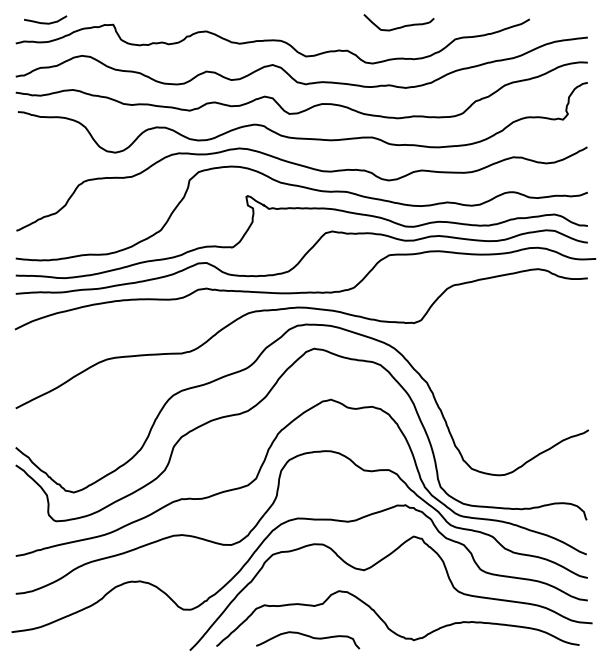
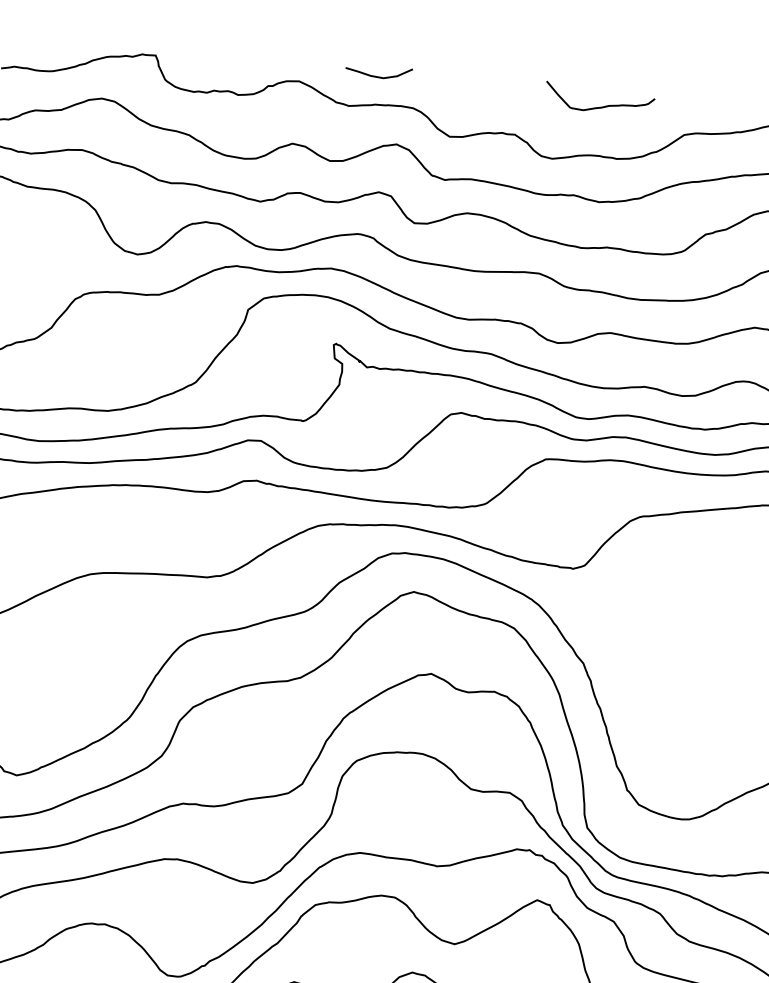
curve: (45, 22) -> (378, 75), moved

